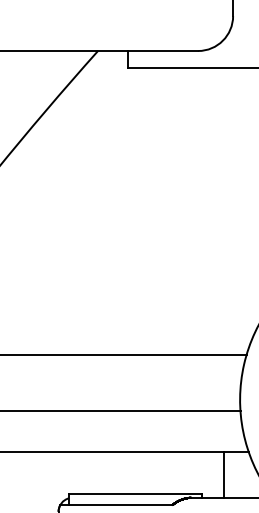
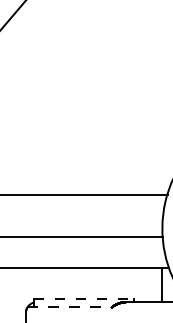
line: (224, 474) -> (162, 284), moved
line: (135, 493) -> (83, 298), solid -> dashed
line: (117, 504) -> (70, 307), solid -> dashed

